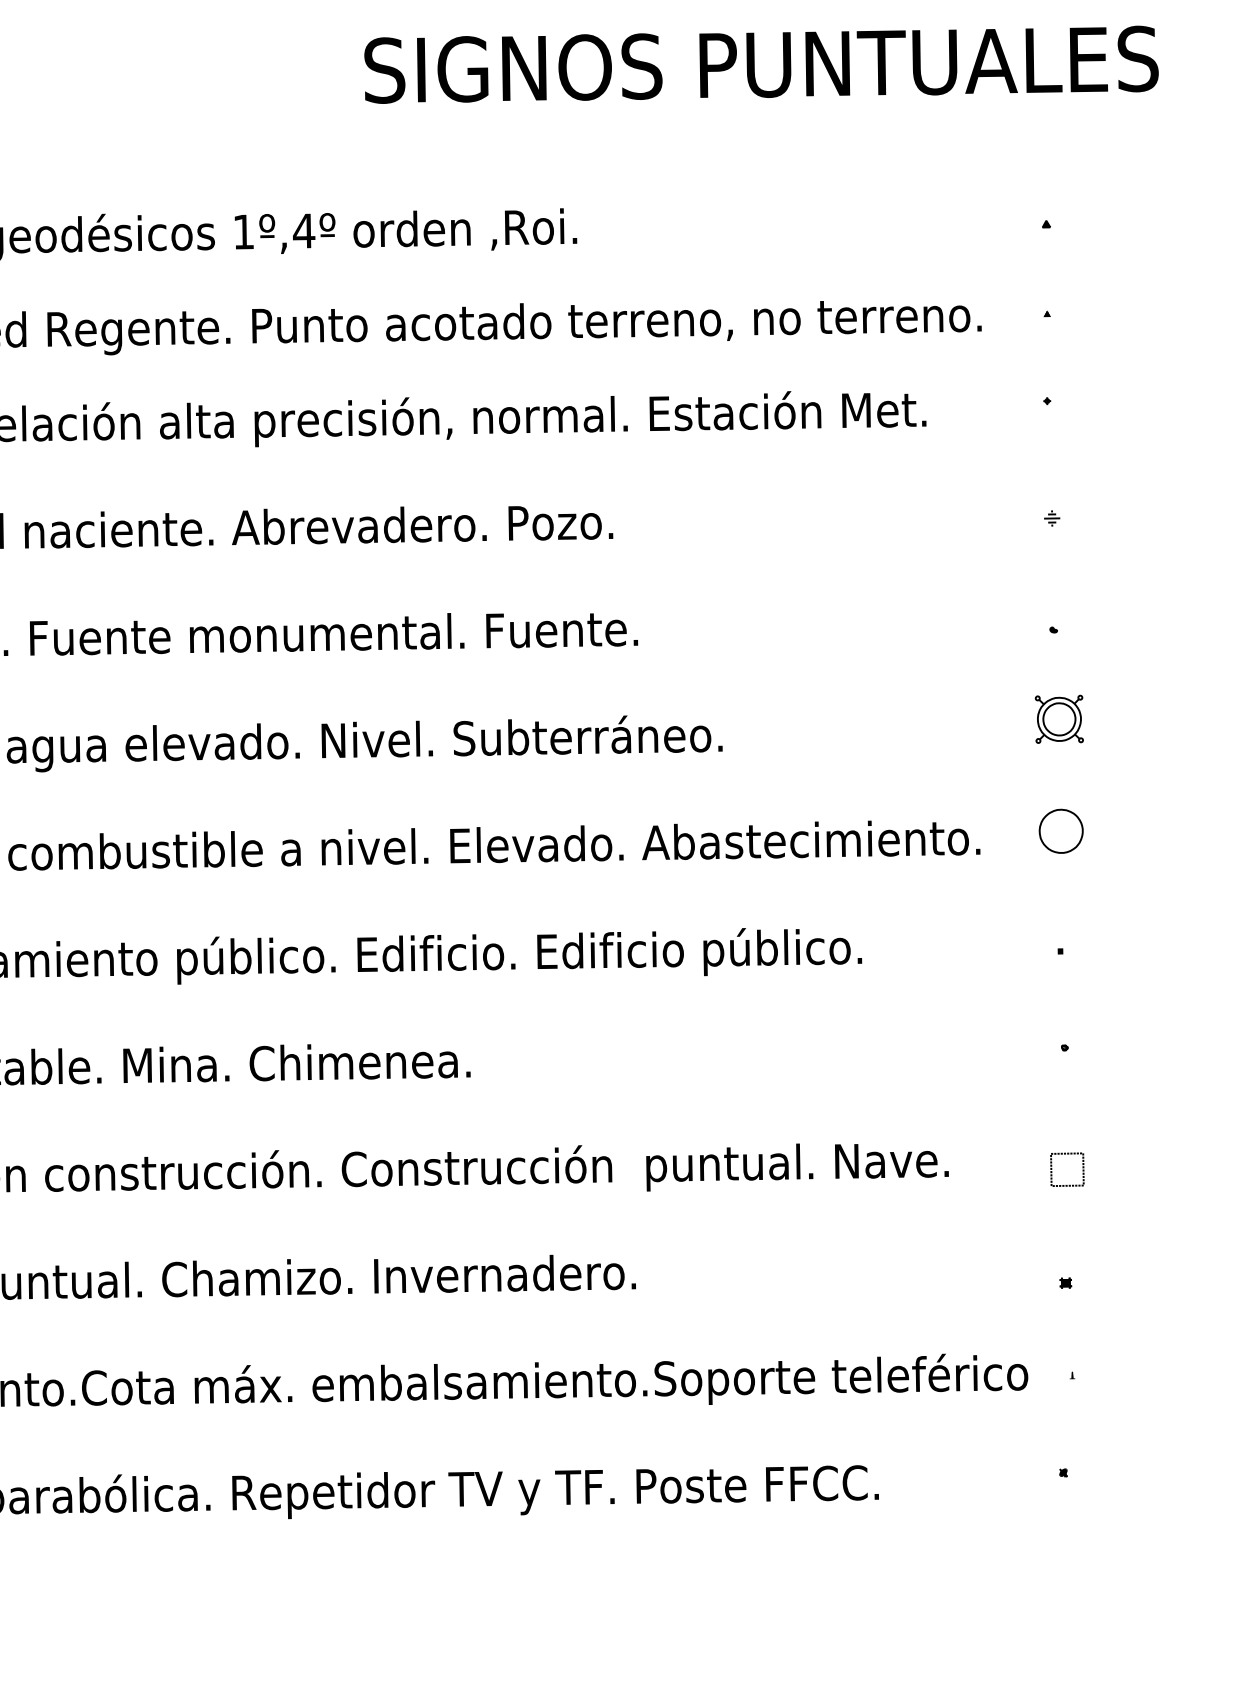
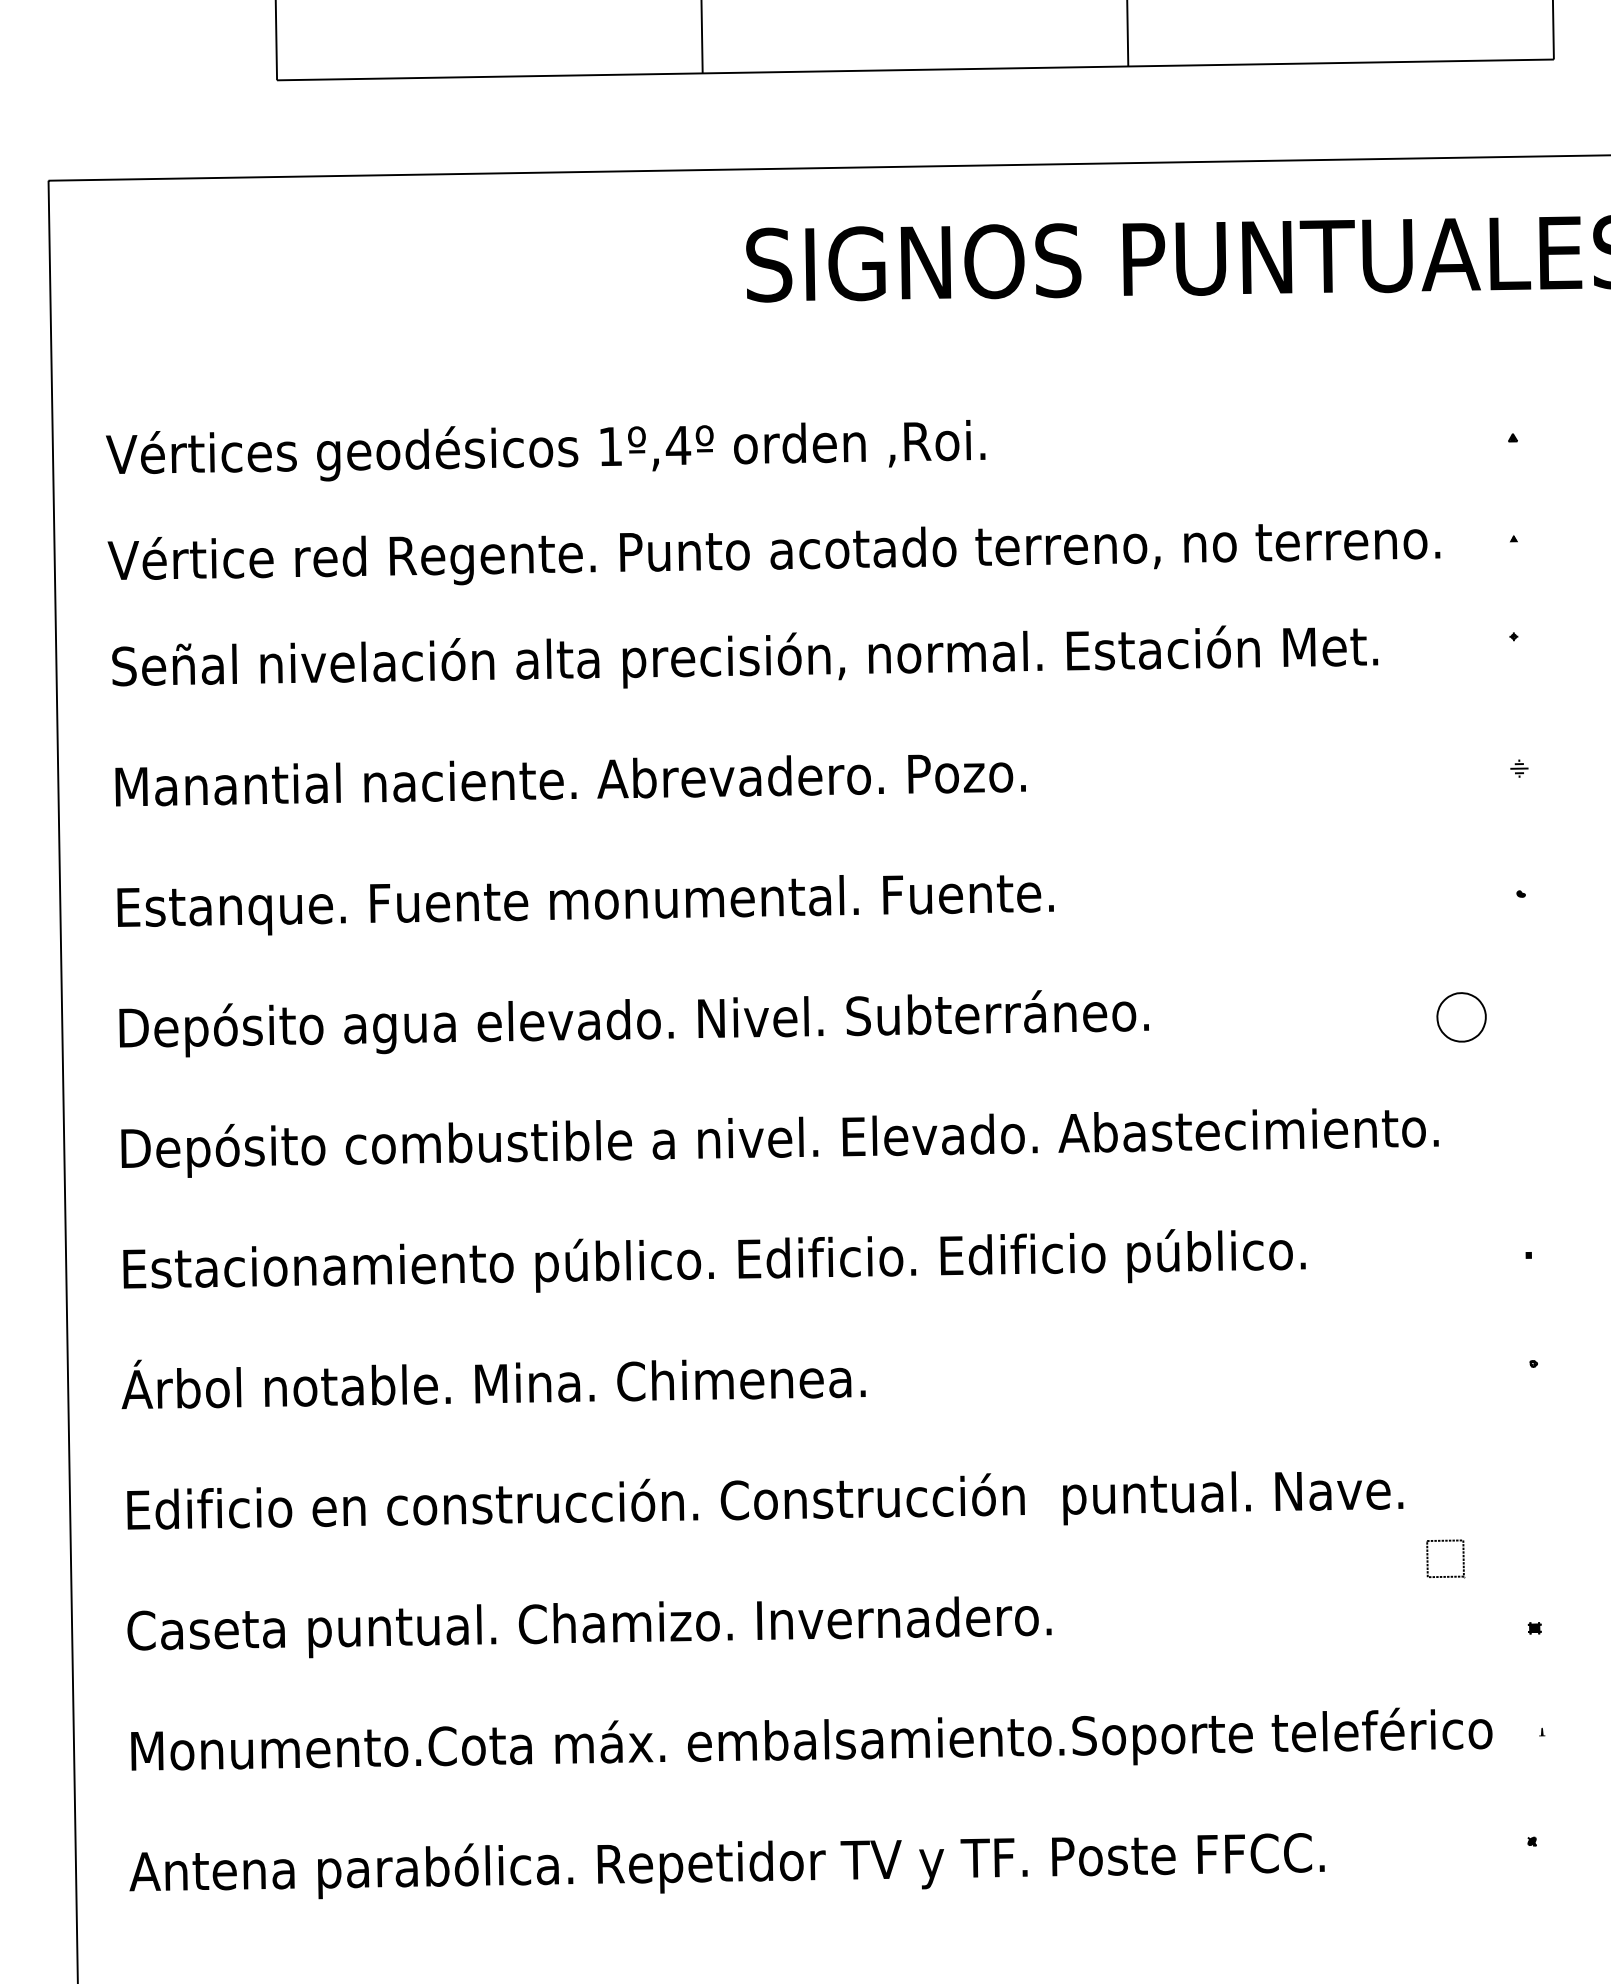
part: (1059, 719) -> (1527, 994), removed
part: (1061, 831) -> (1461, 1017), moved
part: (1067, 1154) -> (1445, 1541), moved

